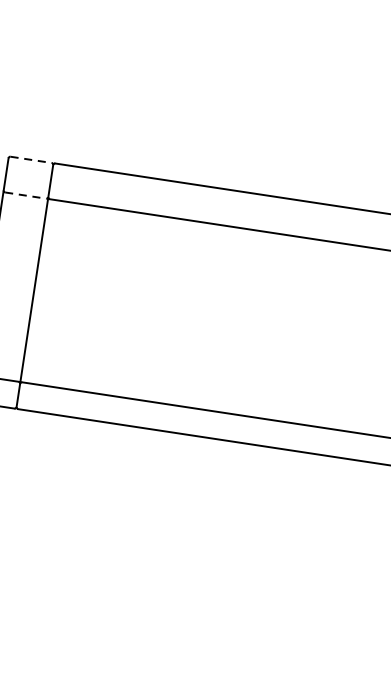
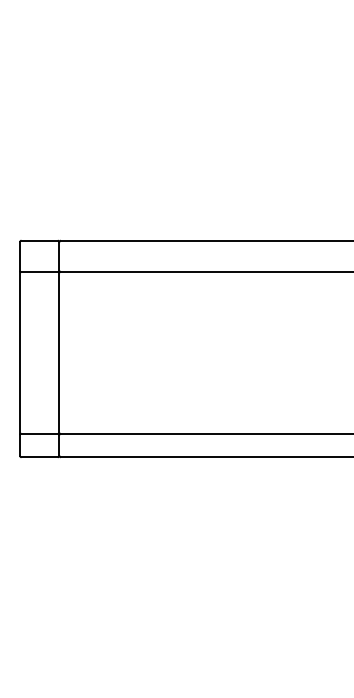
line: (32, 159) -> (40, 240), dashed -> solid
line: (26, 196) -> (40, 272), dashed -> solid

